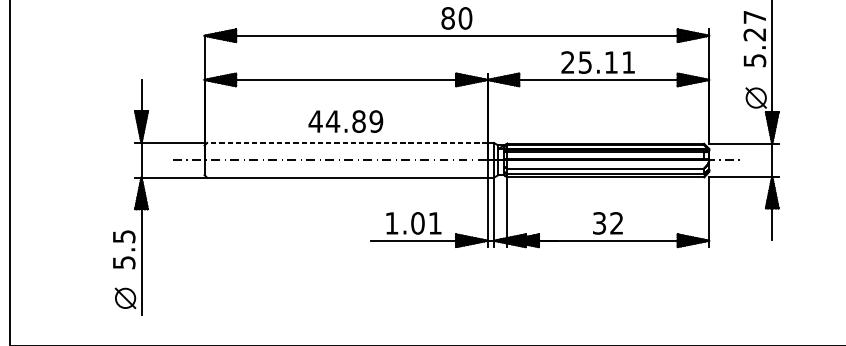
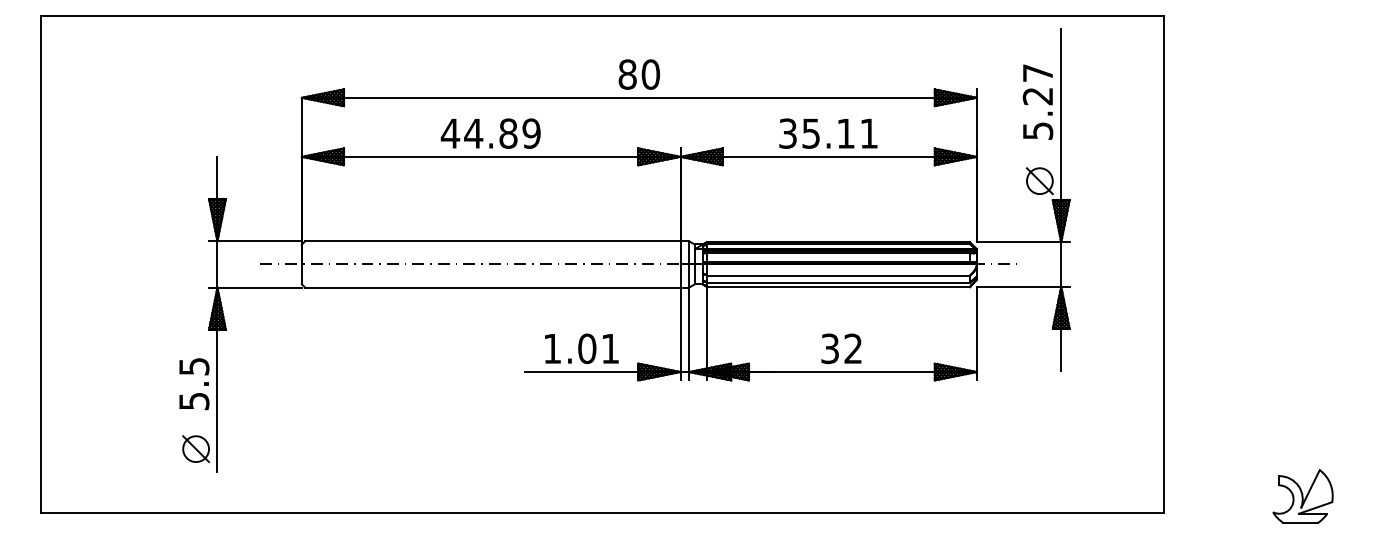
text: (567, 62) -> (787, 133), 25.11 -> 35.11
text: (345, 121) -> (490, 133), moved
line: (347, 143) -> (492, 241), dashed -> solid

